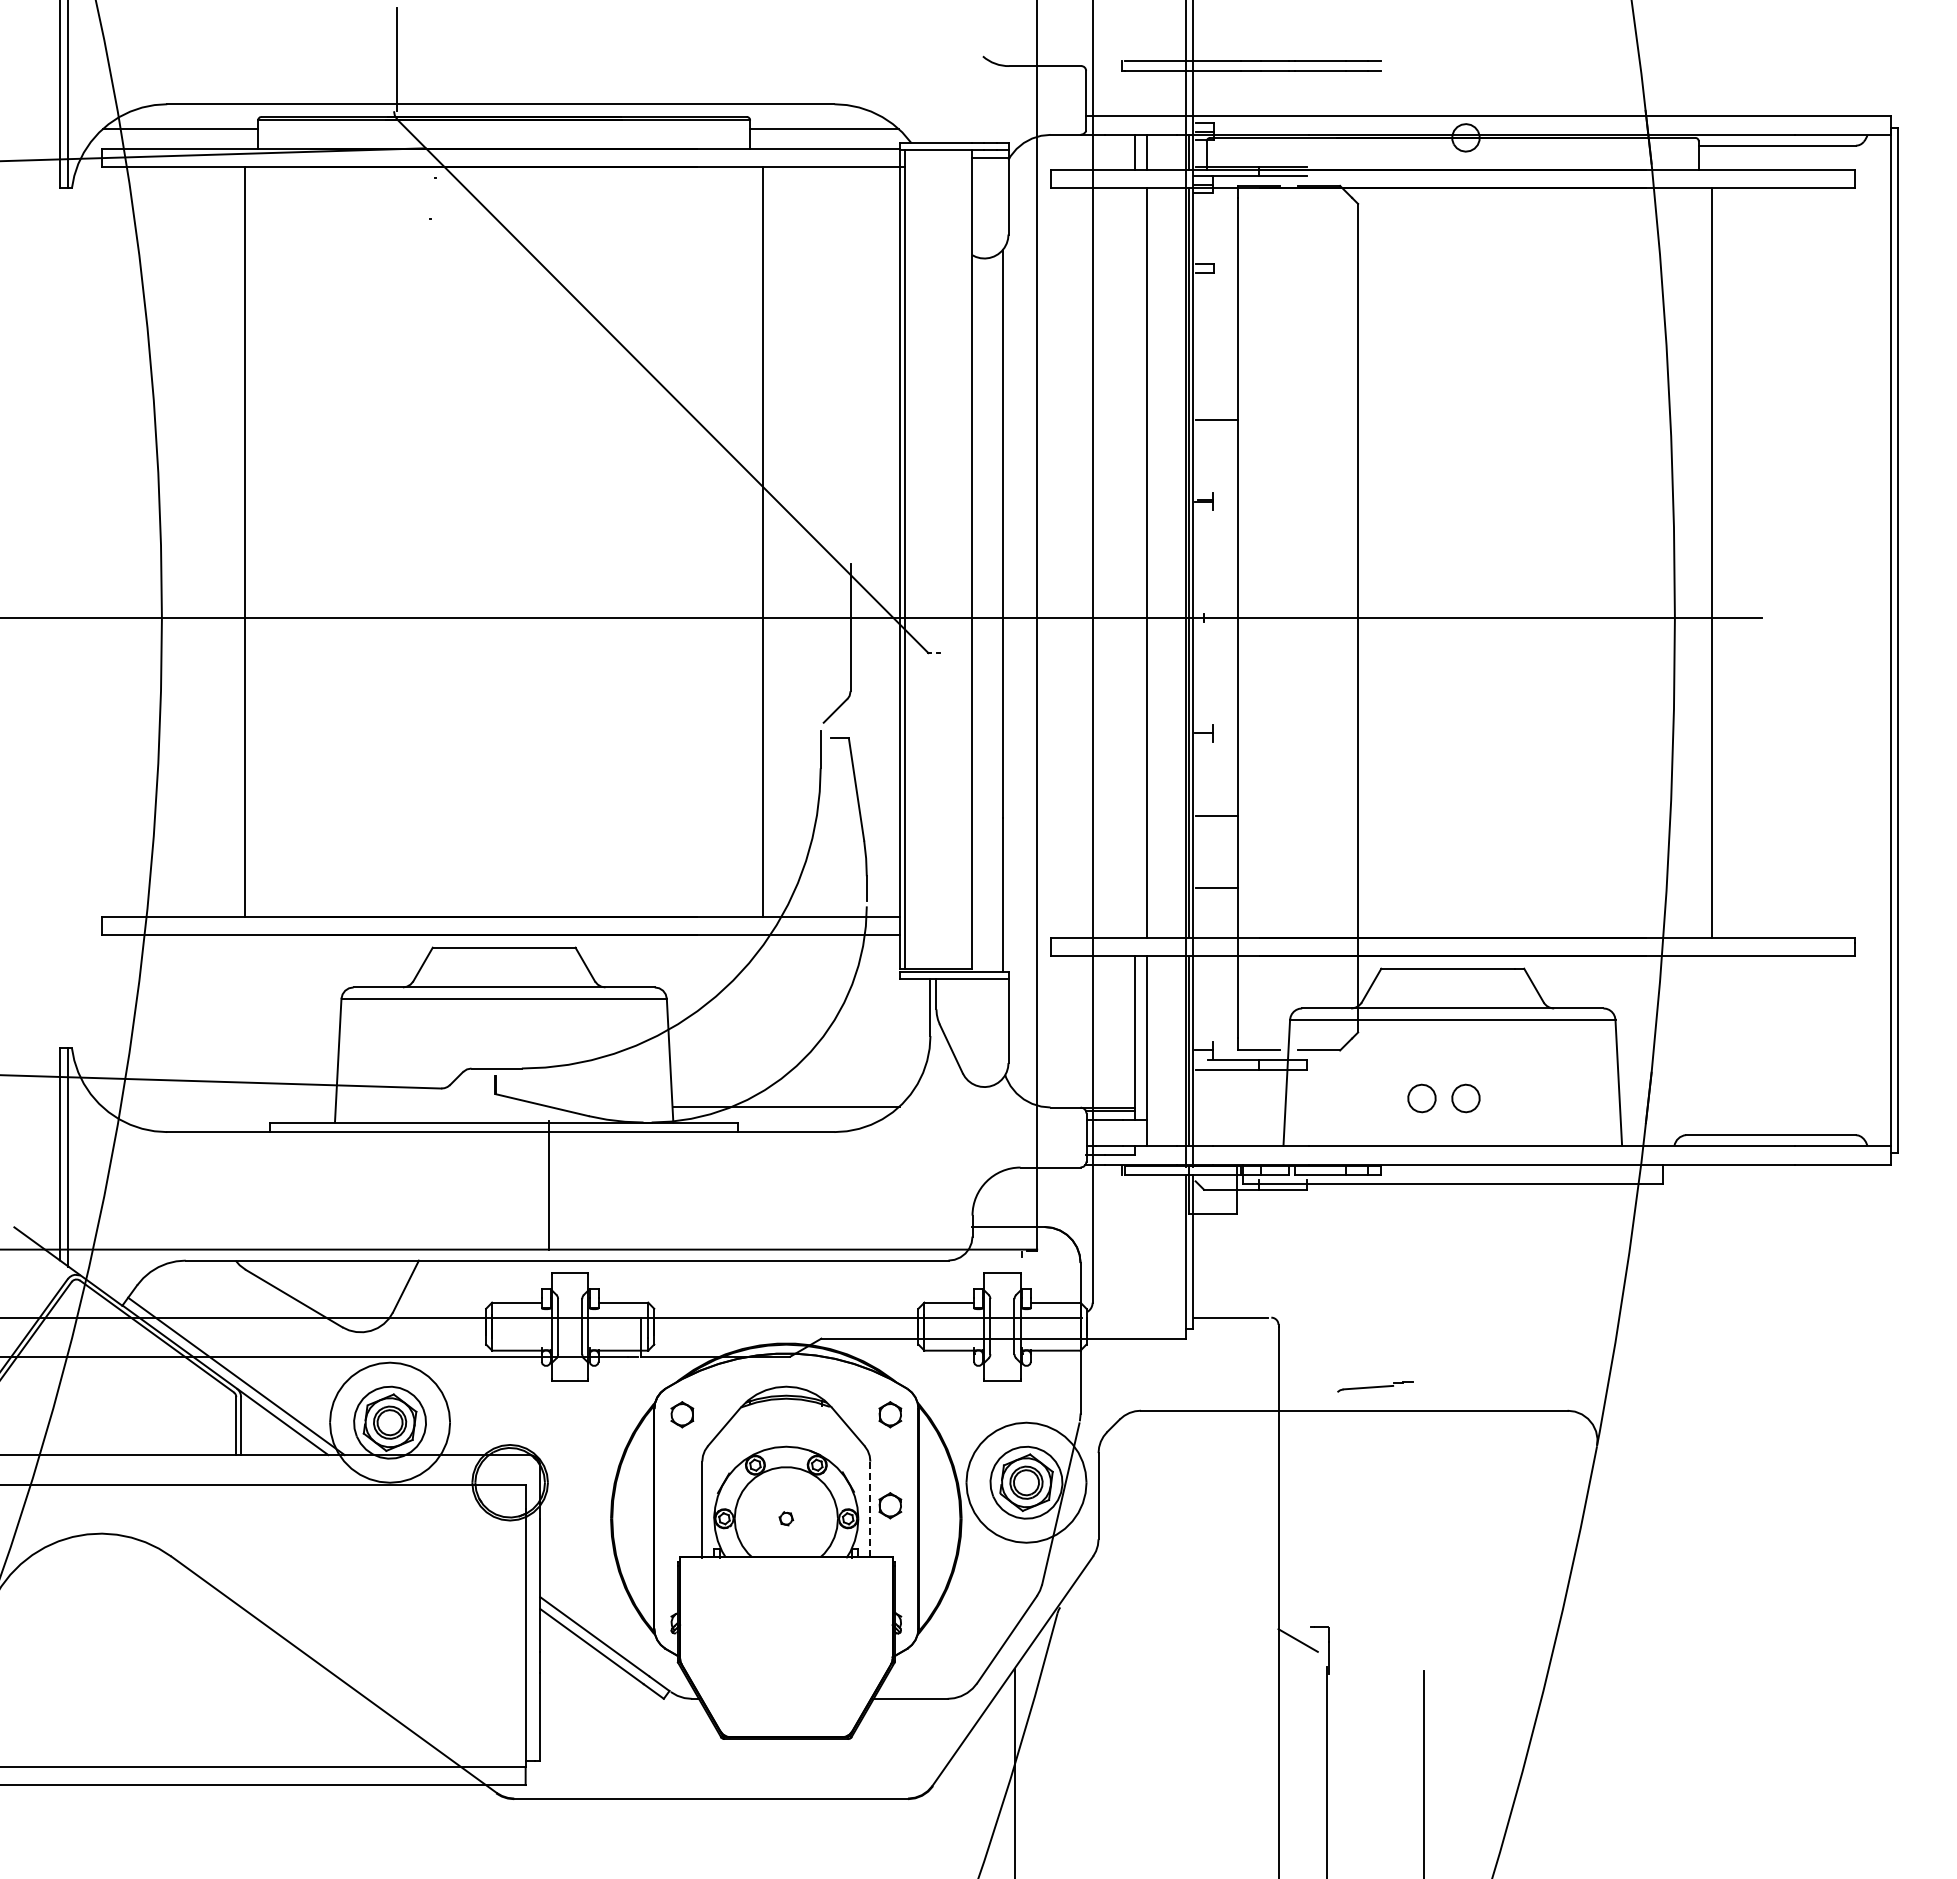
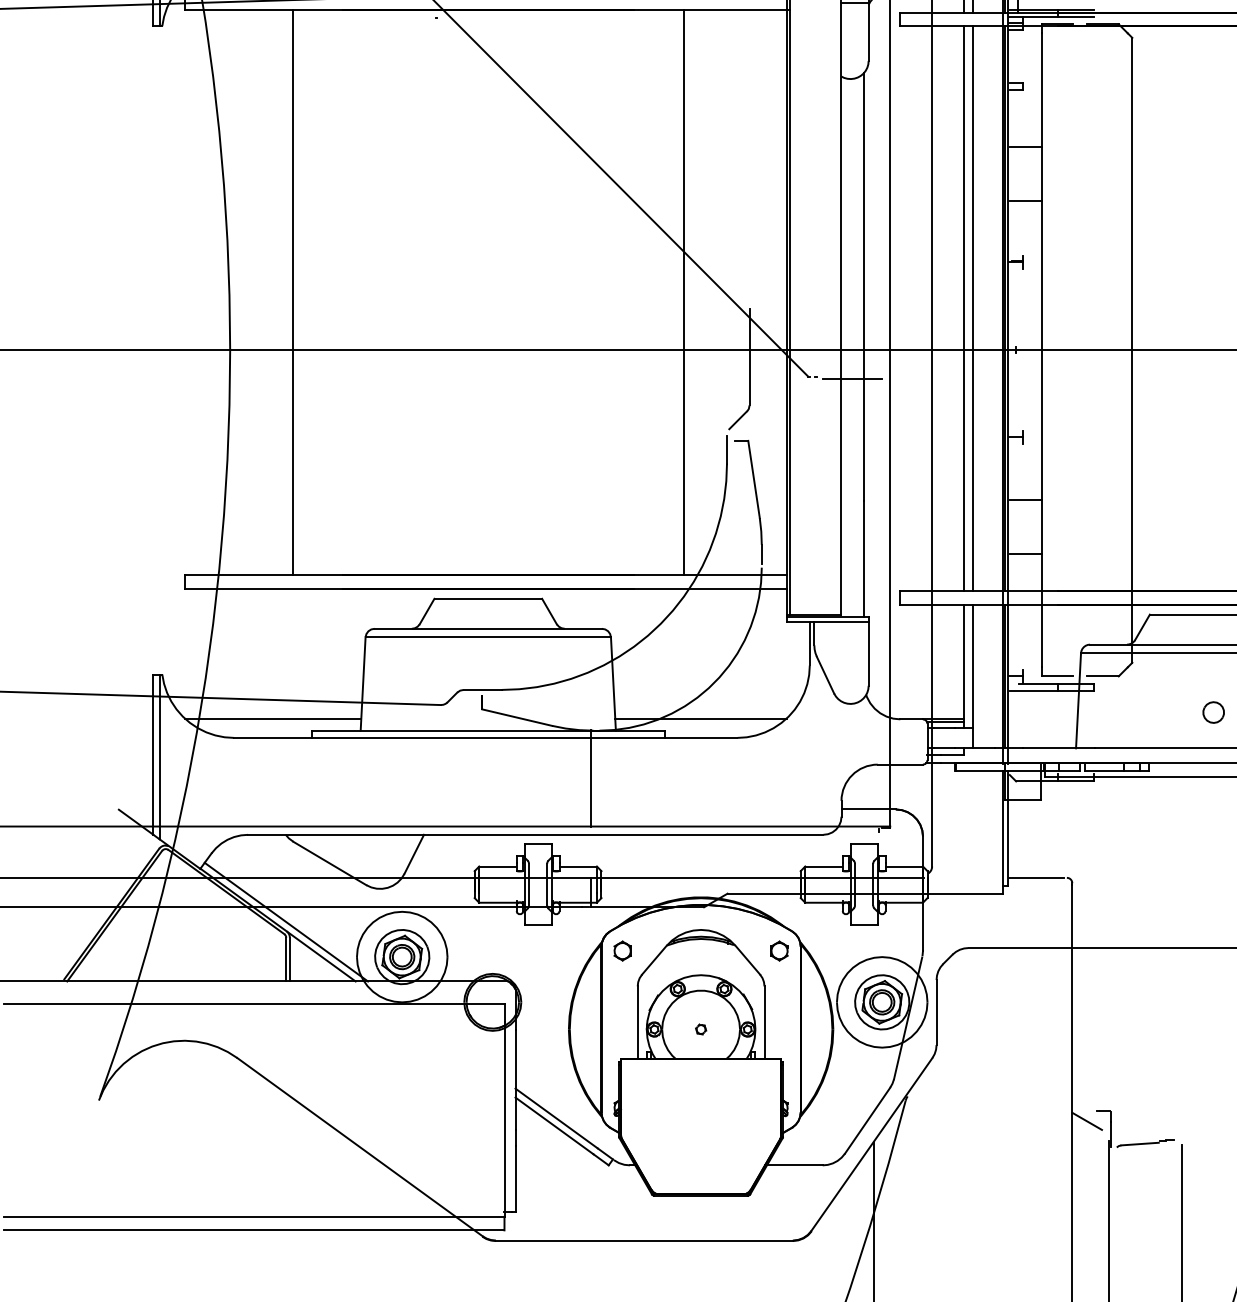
line: (1216, 348) -> (1025, 146), added
line: (1134, 562) -> (963, 308), added
line: (986, 656) -> (852, 379), added
part: (1421, 1098) -> (1180, 712), removed
line: (218, 1106) -> (272, 718), added
line: (548, 1185) -> (591, 778), moved
part: (1375, 1386) -> (1145, 1143), moved
part: (890, 1505) -> (779, 1019), removed
line: (870, 1509) -> (764, 1022), dashed -> solid

